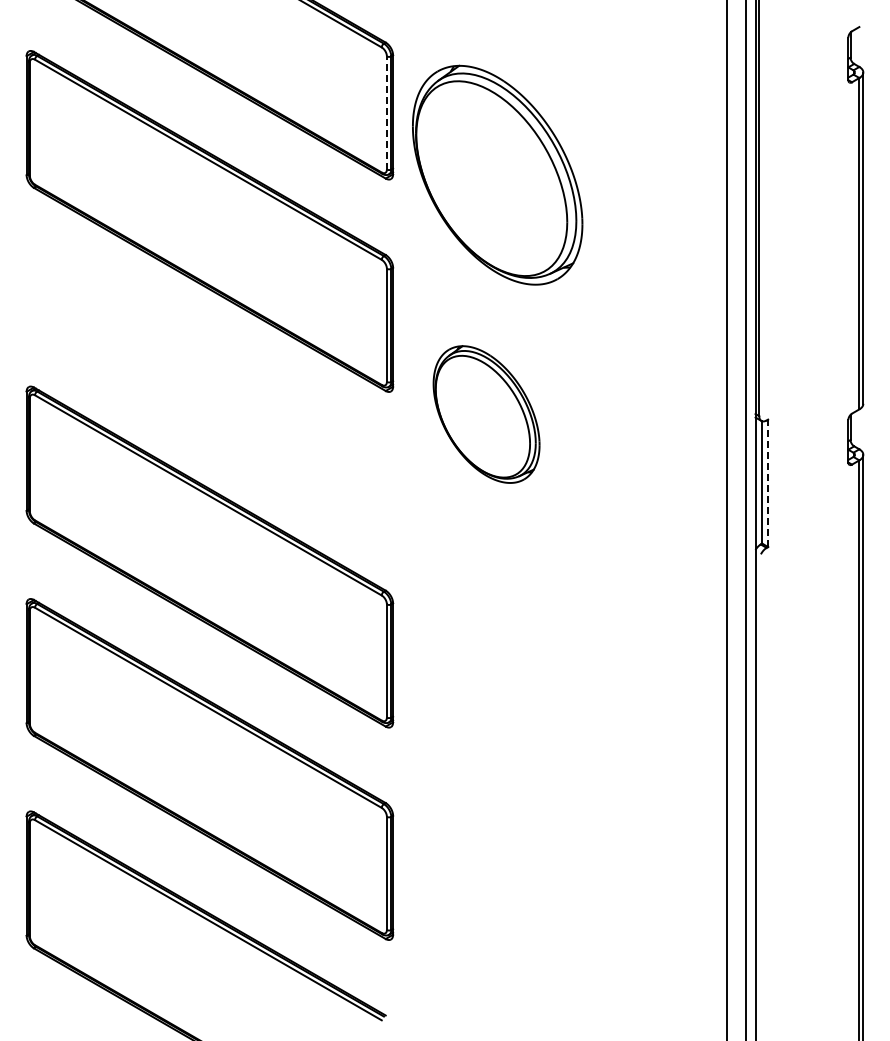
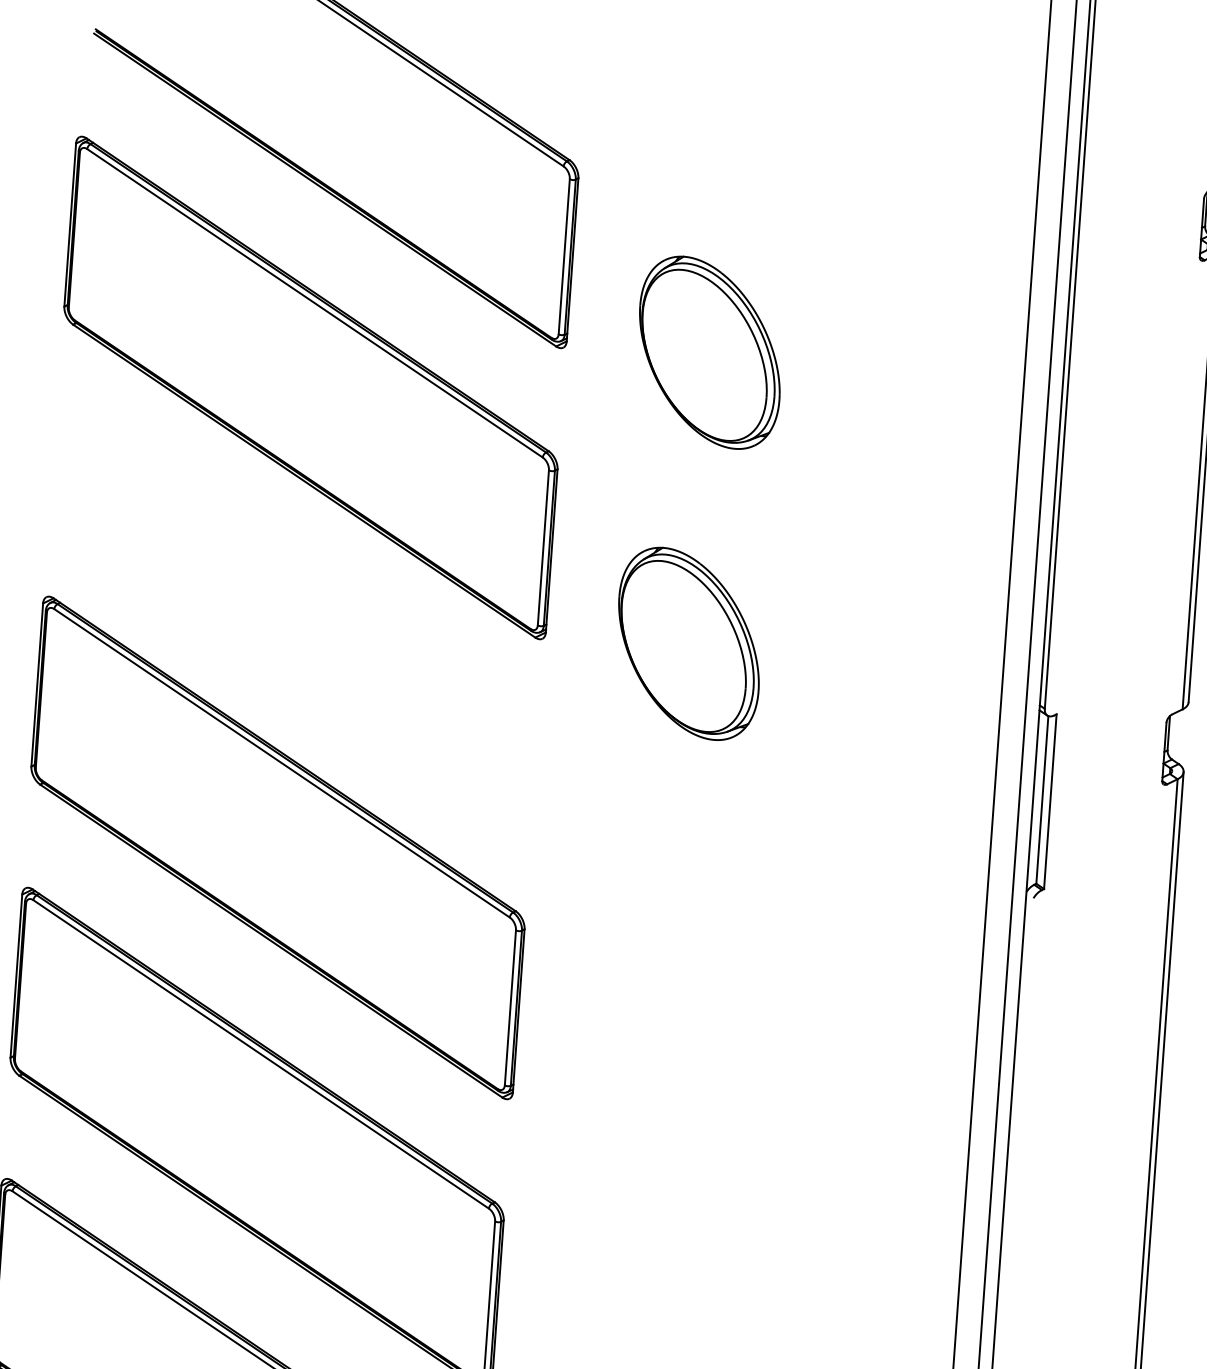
line: (386, 112) -> (563, 256), dashed -> solid
part: (497, 174) -> (709, 351), size x0.62
part: (486, 414) -> (688, 643), moved
line: (768, 483) -> (1050, 801), dashed -> solid

